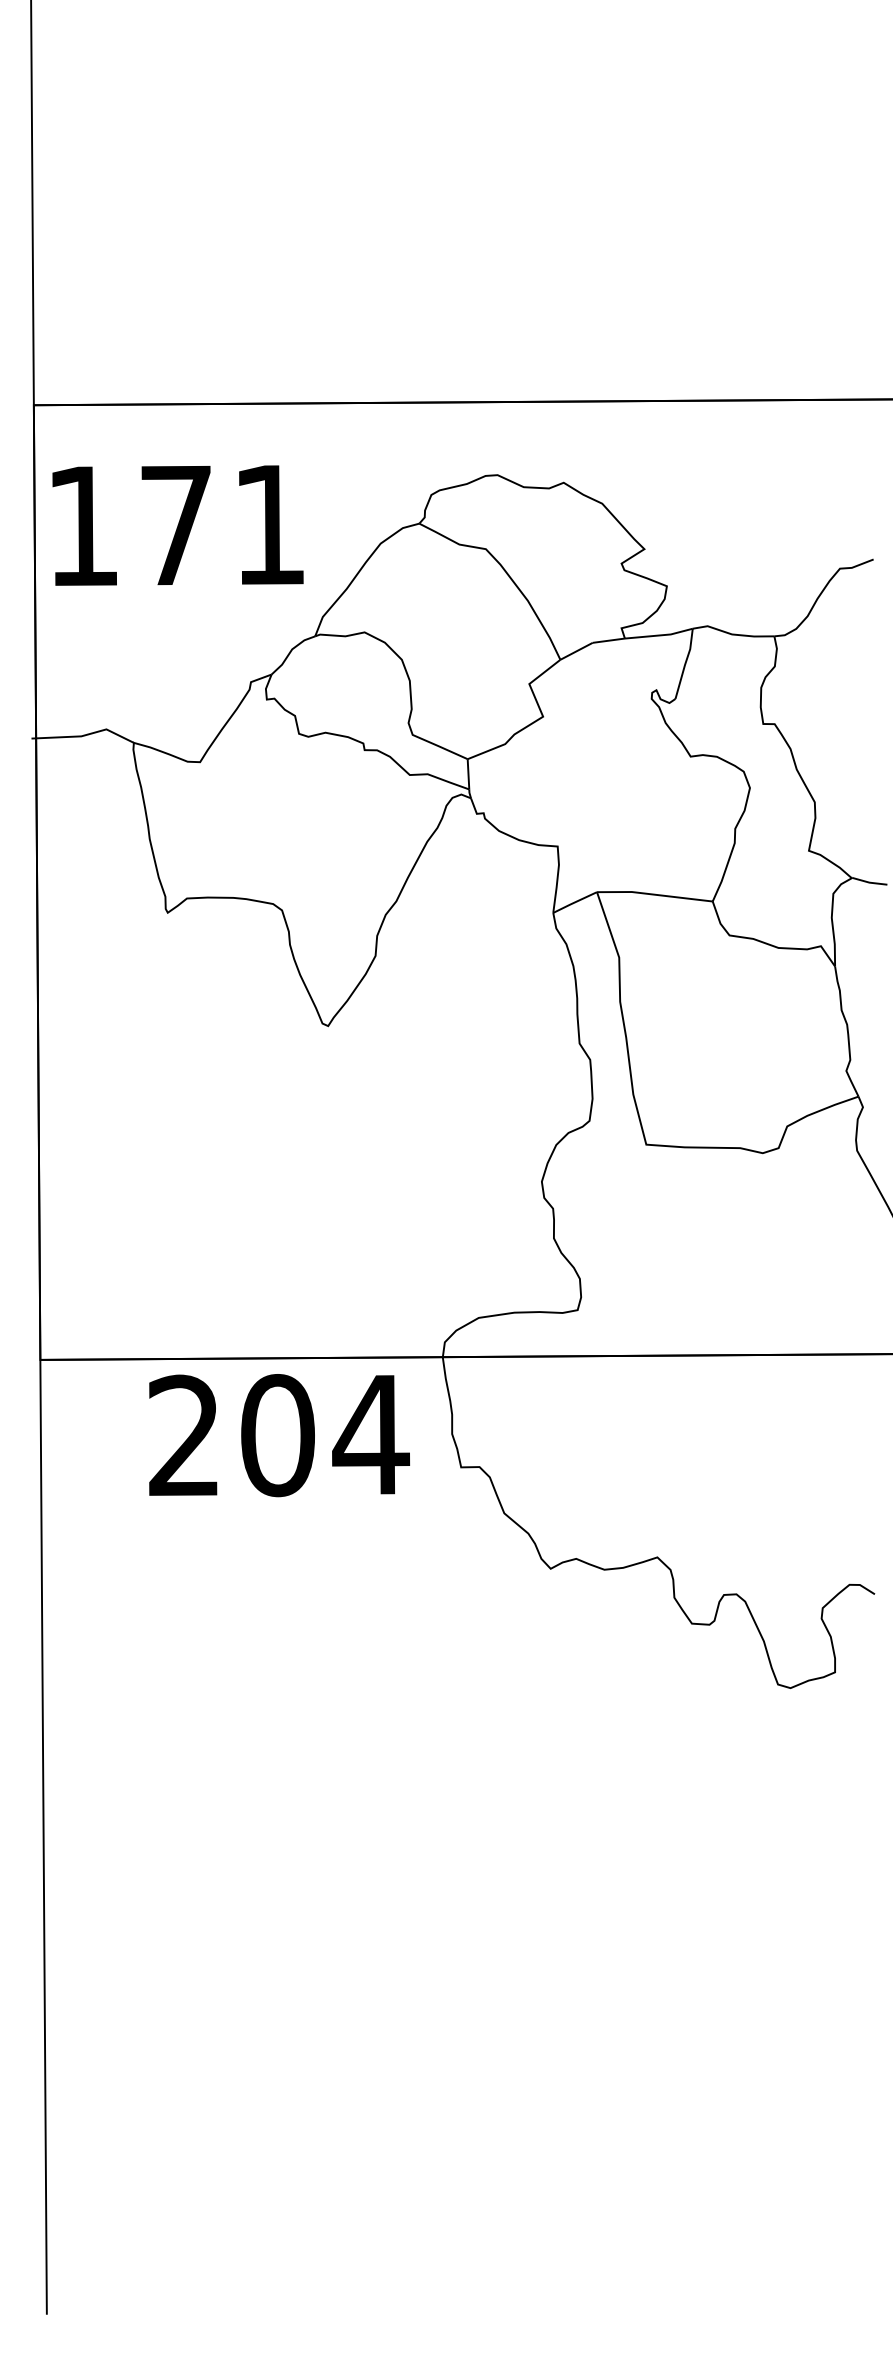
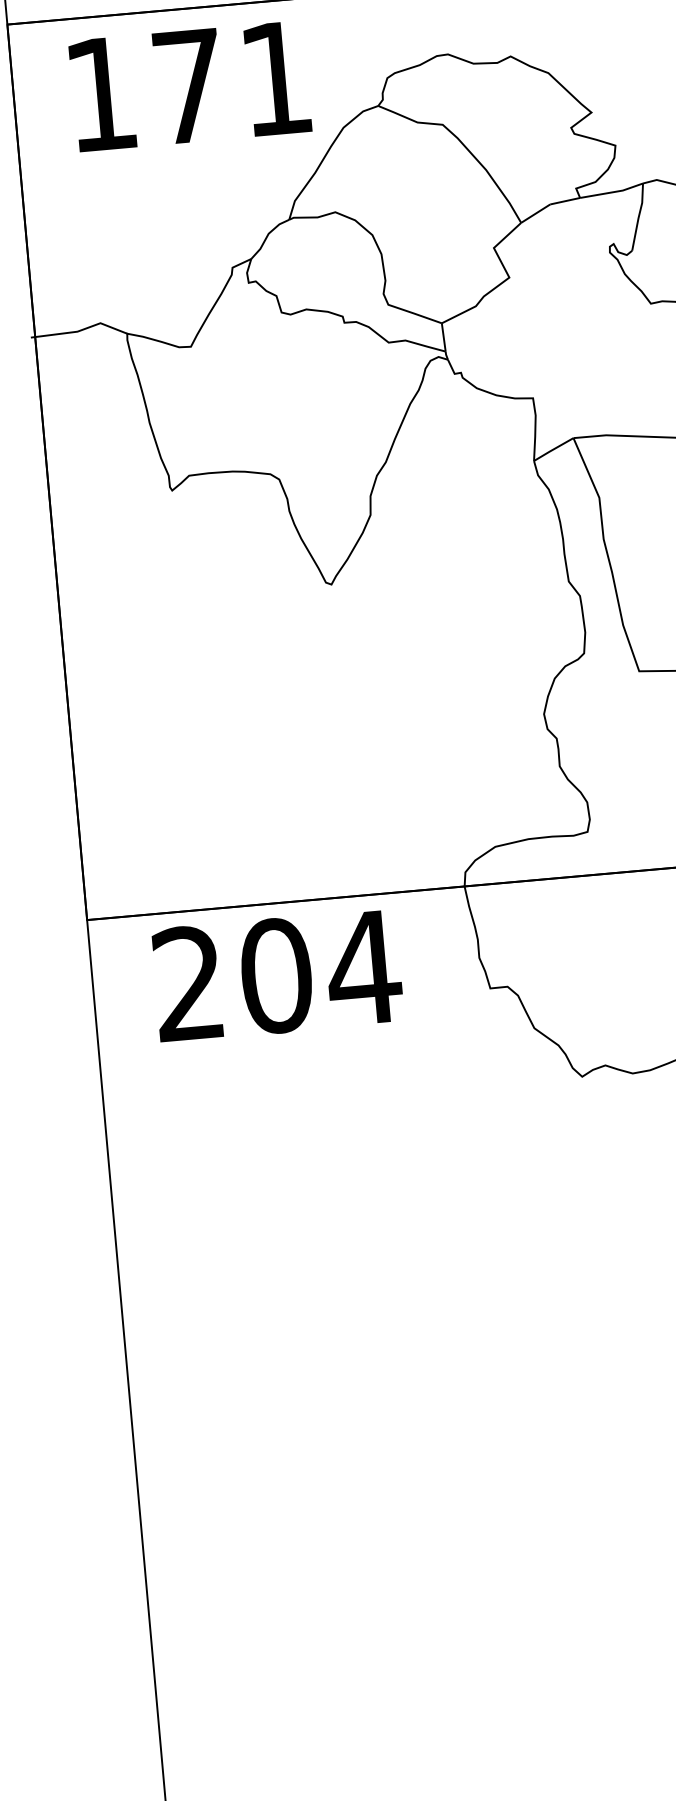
text: (177, 525) -> (189, 86), moved
text: (279, 1435) -> (277, 975), moved

